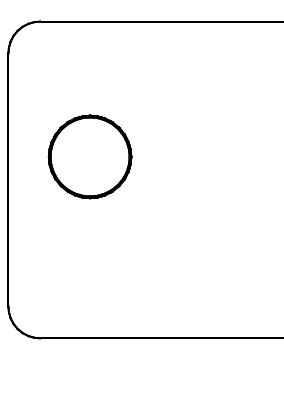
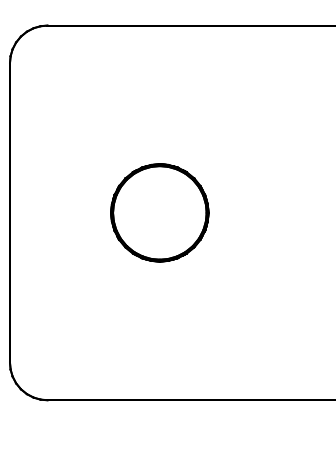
part: (89, 156) -> (159, 212), moved

